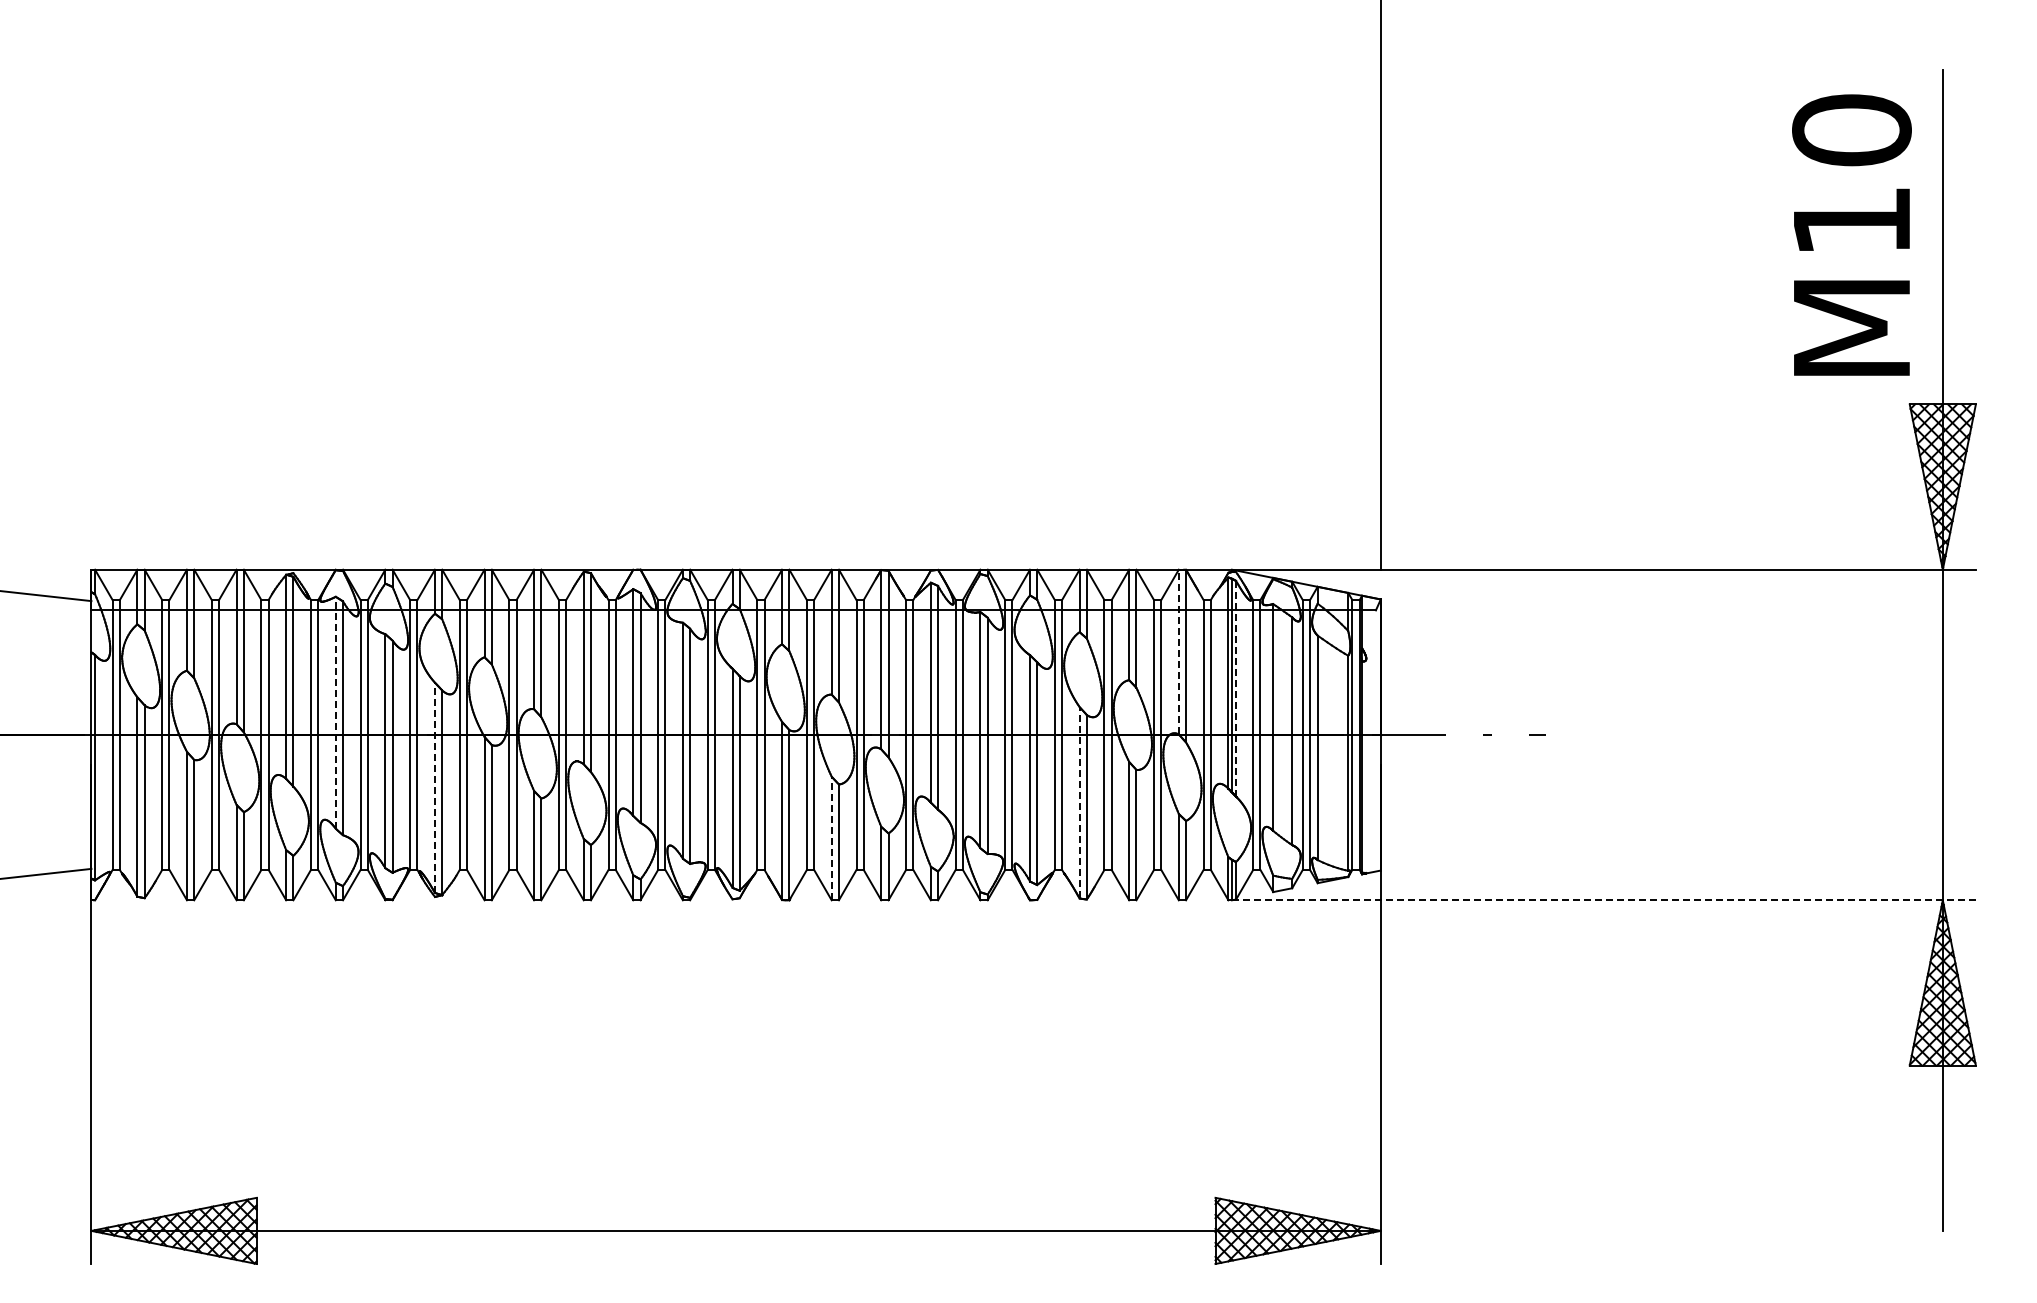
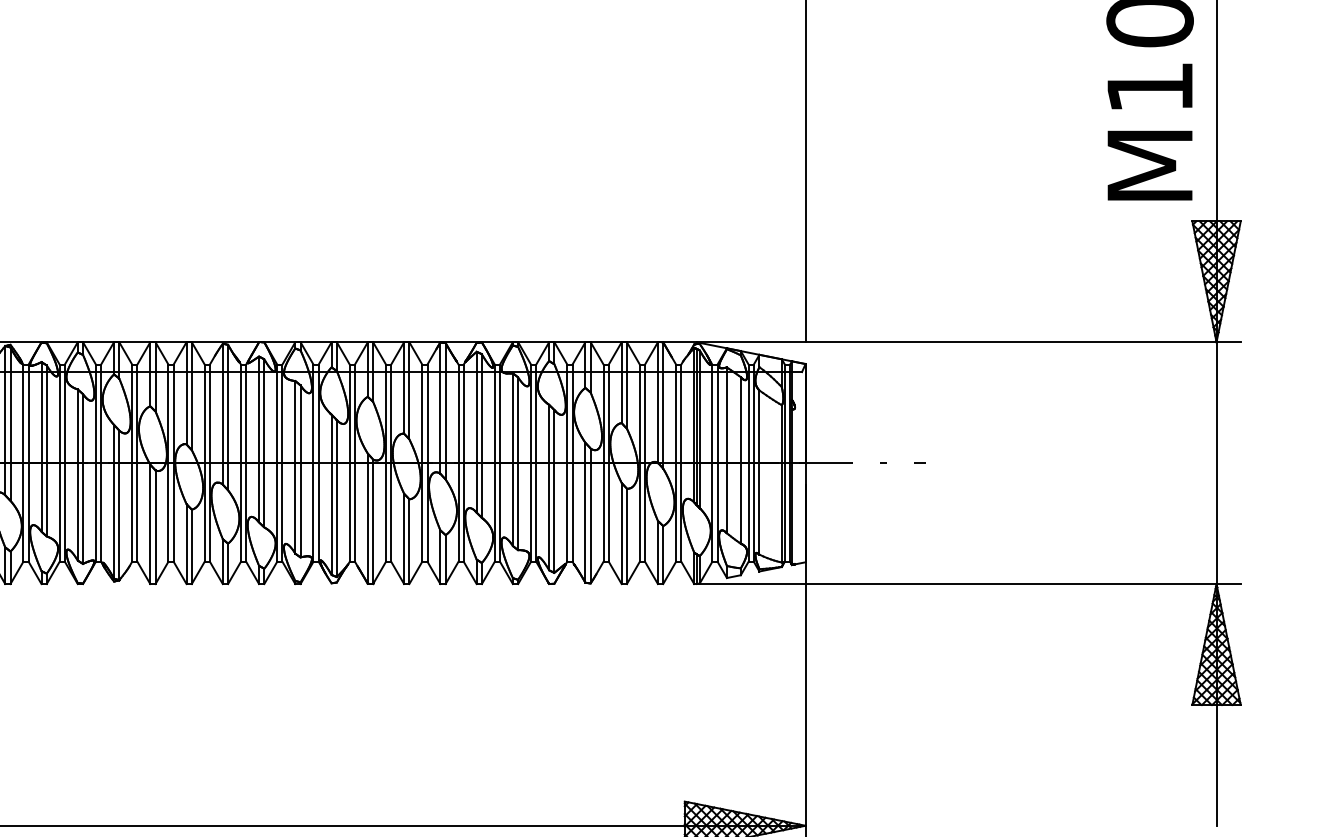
line: (1178, 651) -> (657, 402), dashed -> solid
line: (1236, 688) -> (700, 429), dashed -> solid
line: (335, 712) -> (41, 446), dashed -> solid
line: (434, 787) -> (113, 501), dashed -> solid
line: (1079, 802) -> (585, 512), dashed -> solid
line: (831, 838) -> (403, 538), dashed -> solid
line: (1603, 900) -> (968, 584), dashed -> solid

